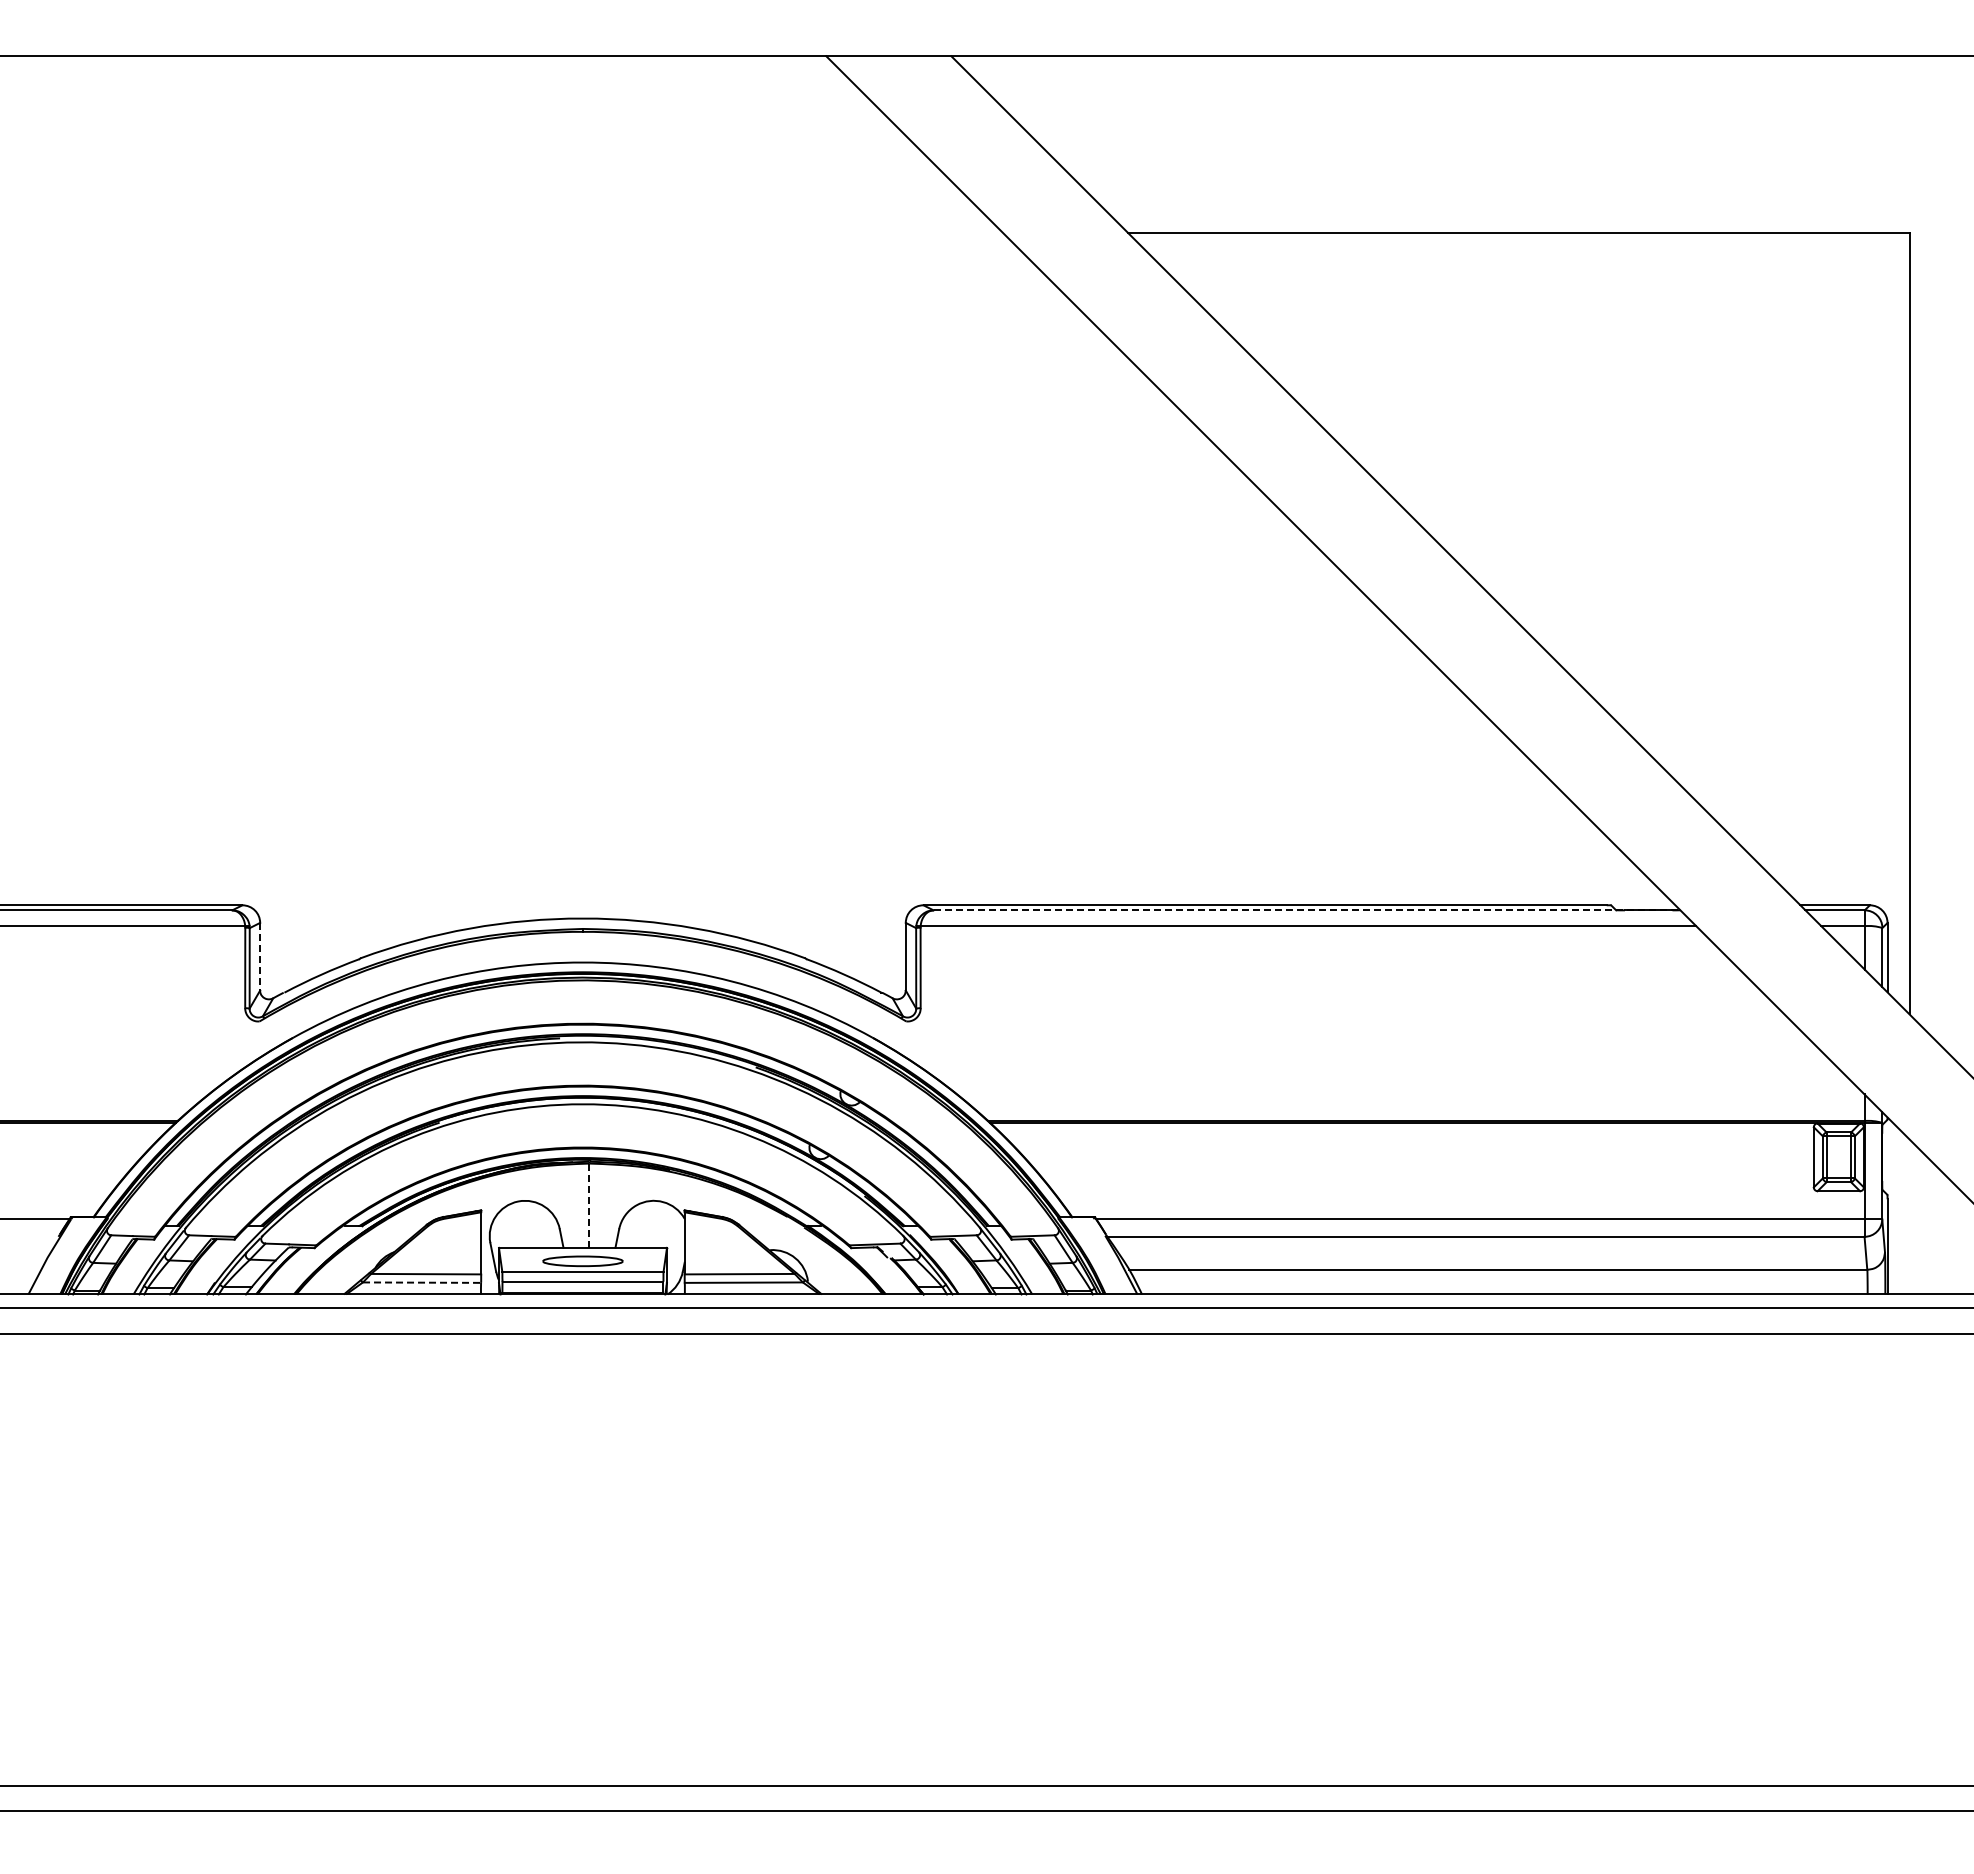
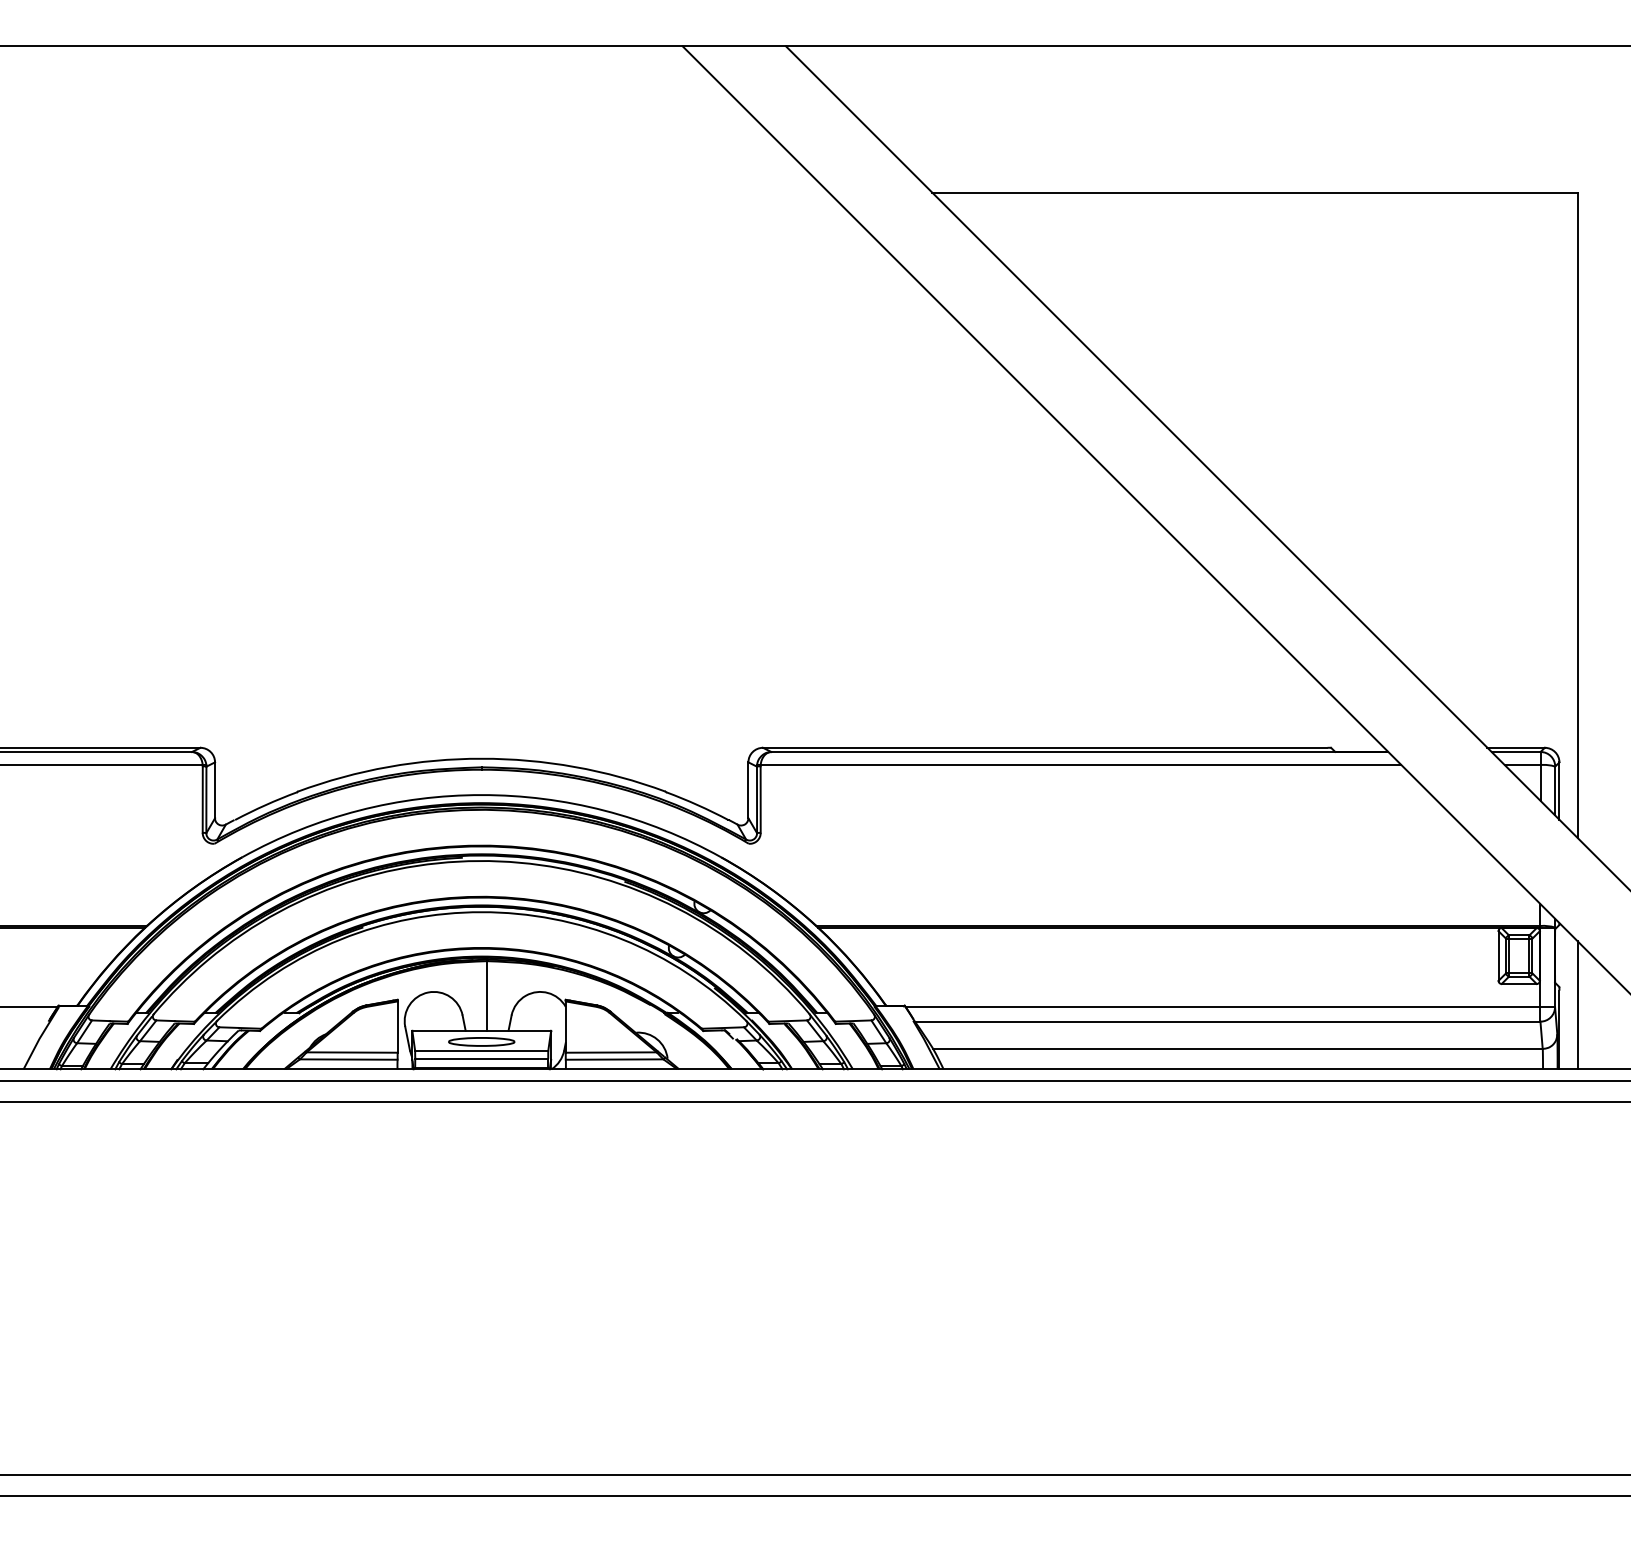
line: (1307, 910) -> (1080, 752), dashed -> solid
line: (260, 956) -> (215, 790), dashed -> solid
line: (589, 1205) -> (487, 995), dashed -> solid
line: (1909, 1216) -> (1577, 1004), added
line: (422, 1282) -> (349, 1059), dashed -> solid

